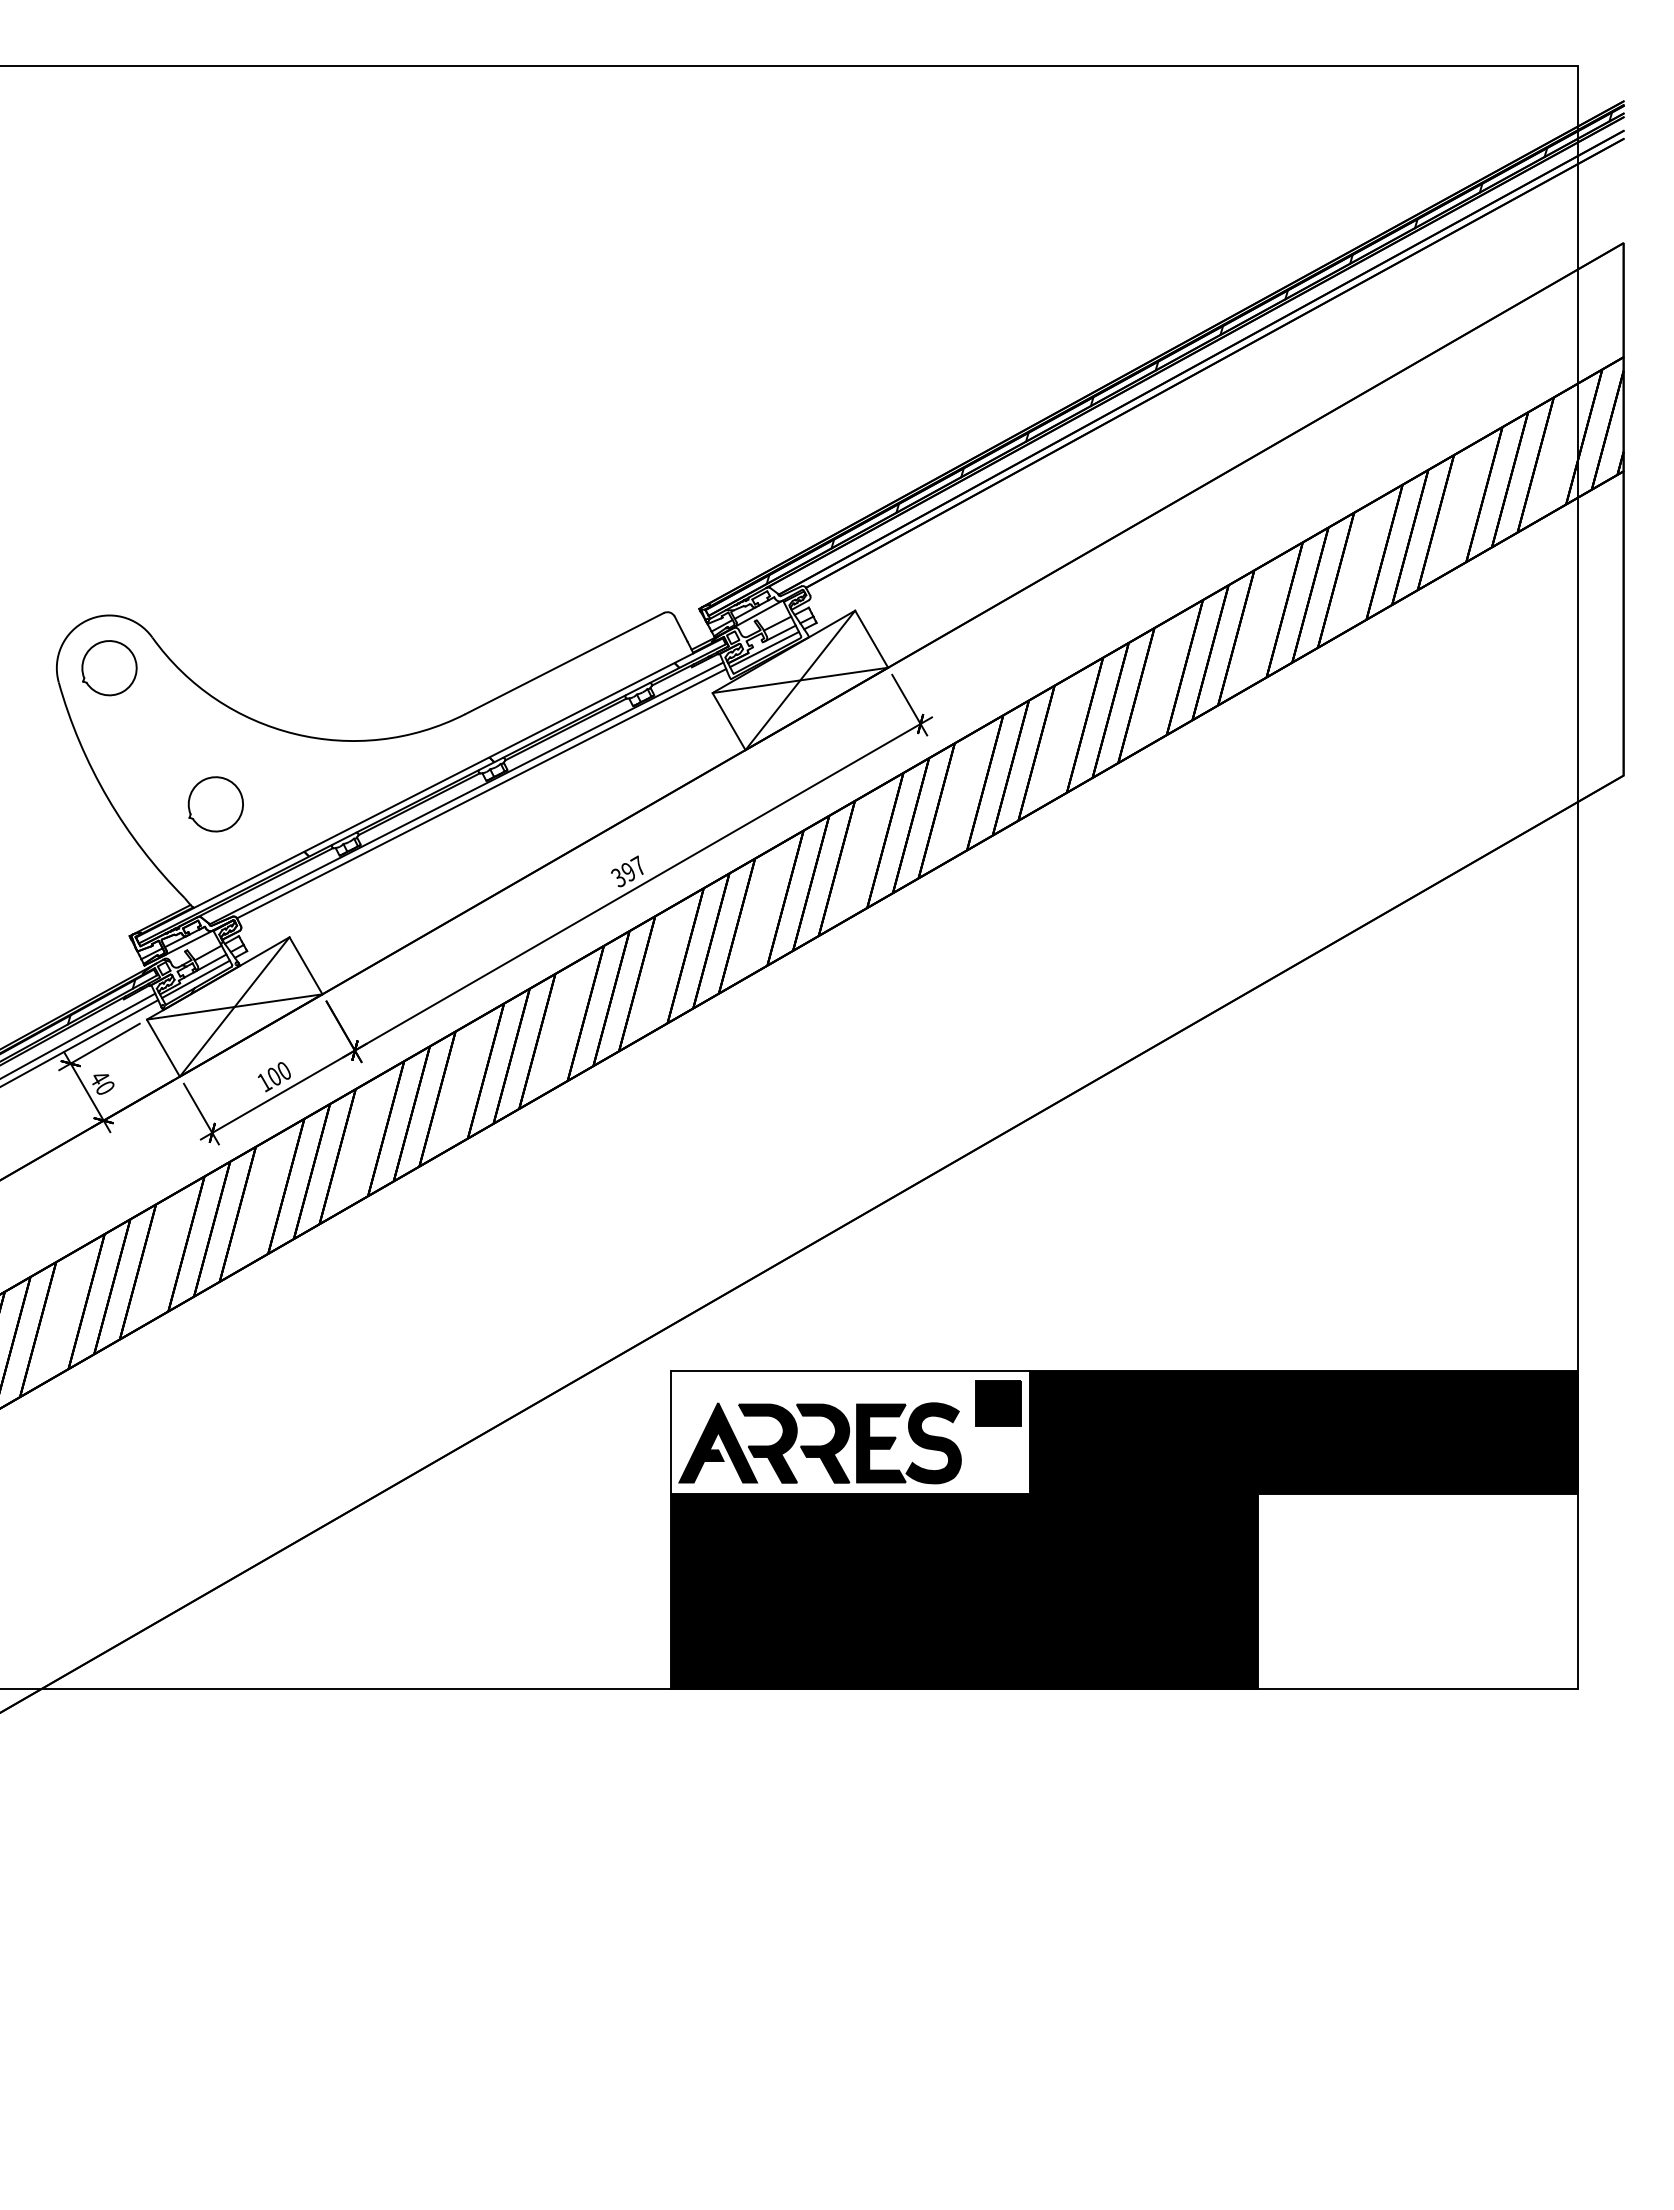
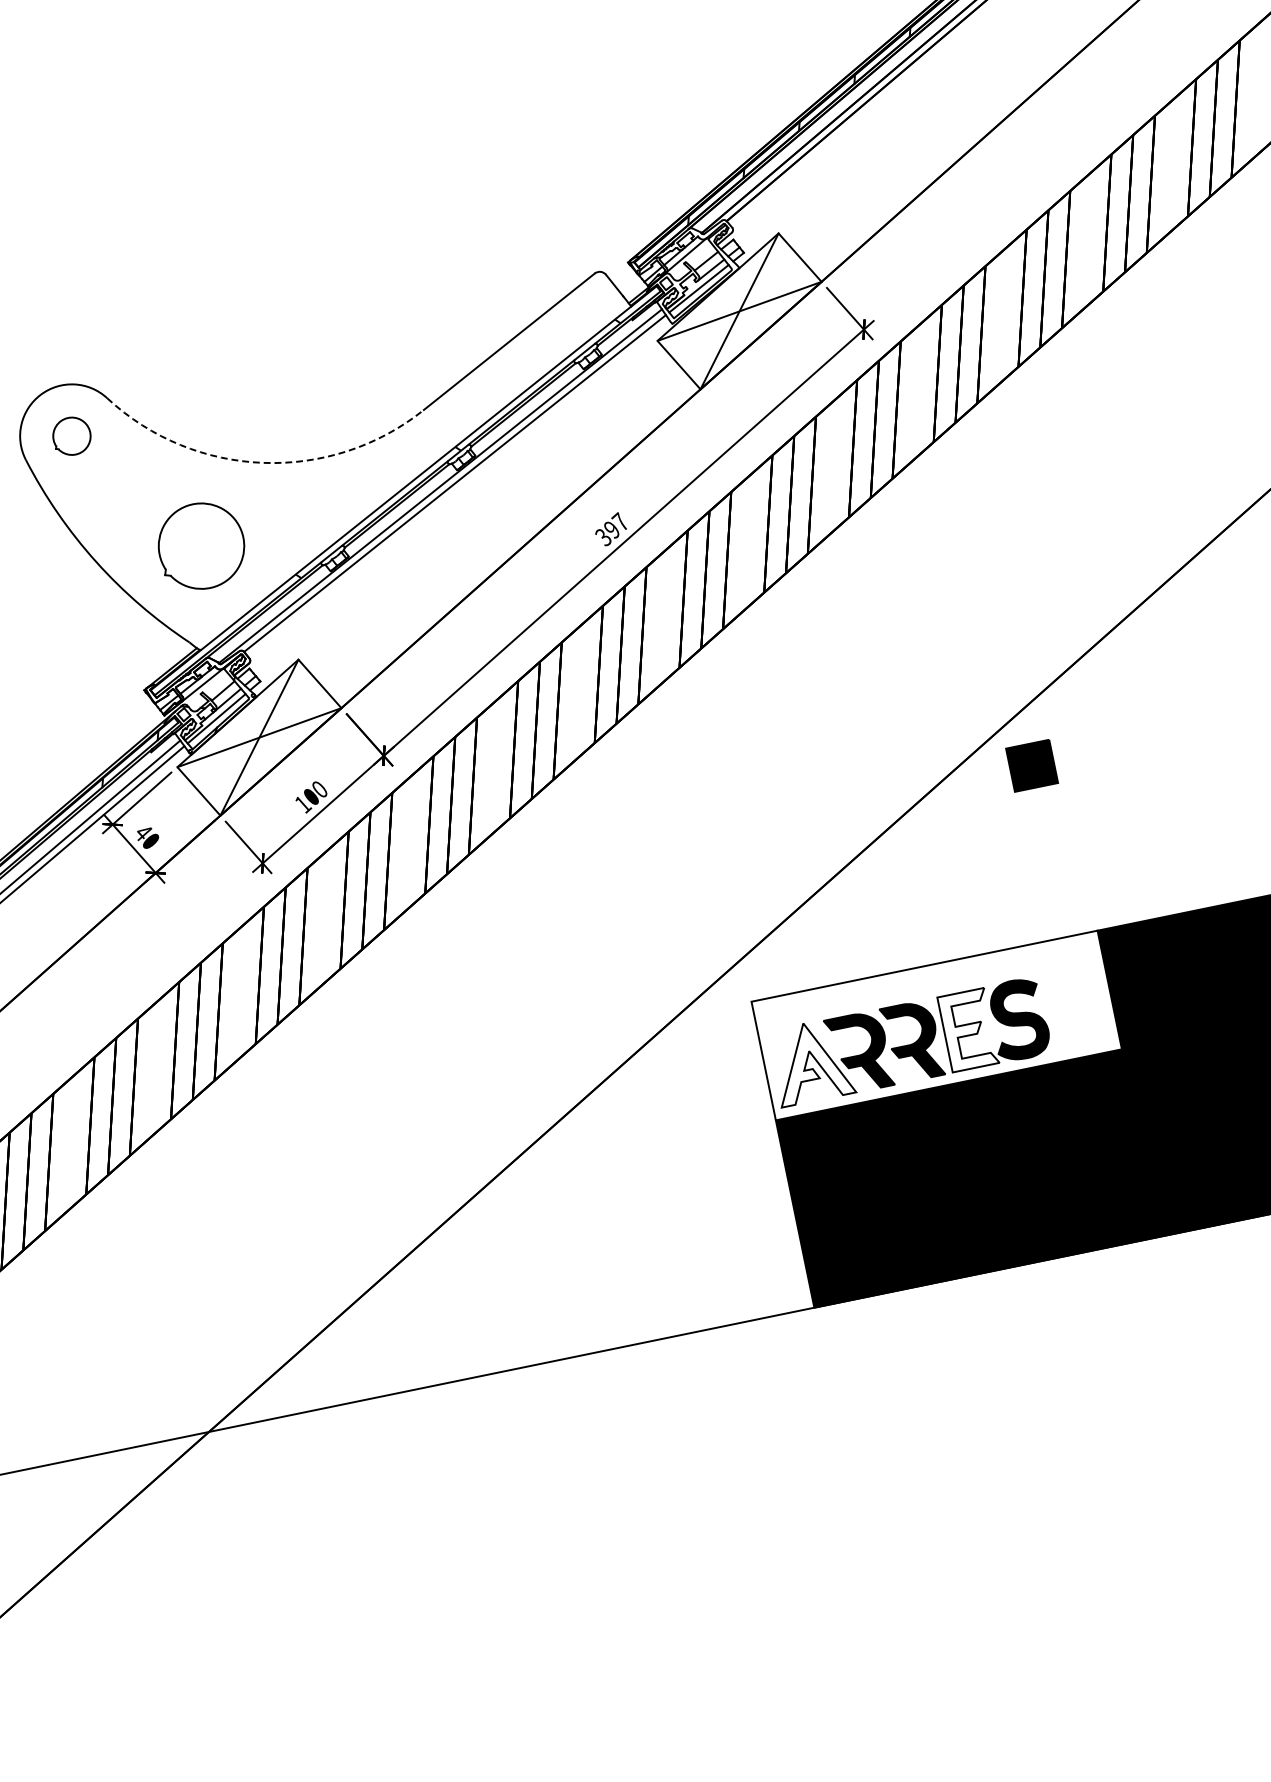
part: (109, 668) -> (71, 436), size x0.7
arc: (294, 733) -> (262, 462), solid -> dashed
hatch: (491, 759) -> (457, 448), removed
part: (215, 804) -> (200, 546), size x1.6
part: (998, 1403) -> (1031, 766), moved
fill: (717, 1442) -> (810, 1061), removed
fill: (881, 1443) -> (968, 1030), removed

